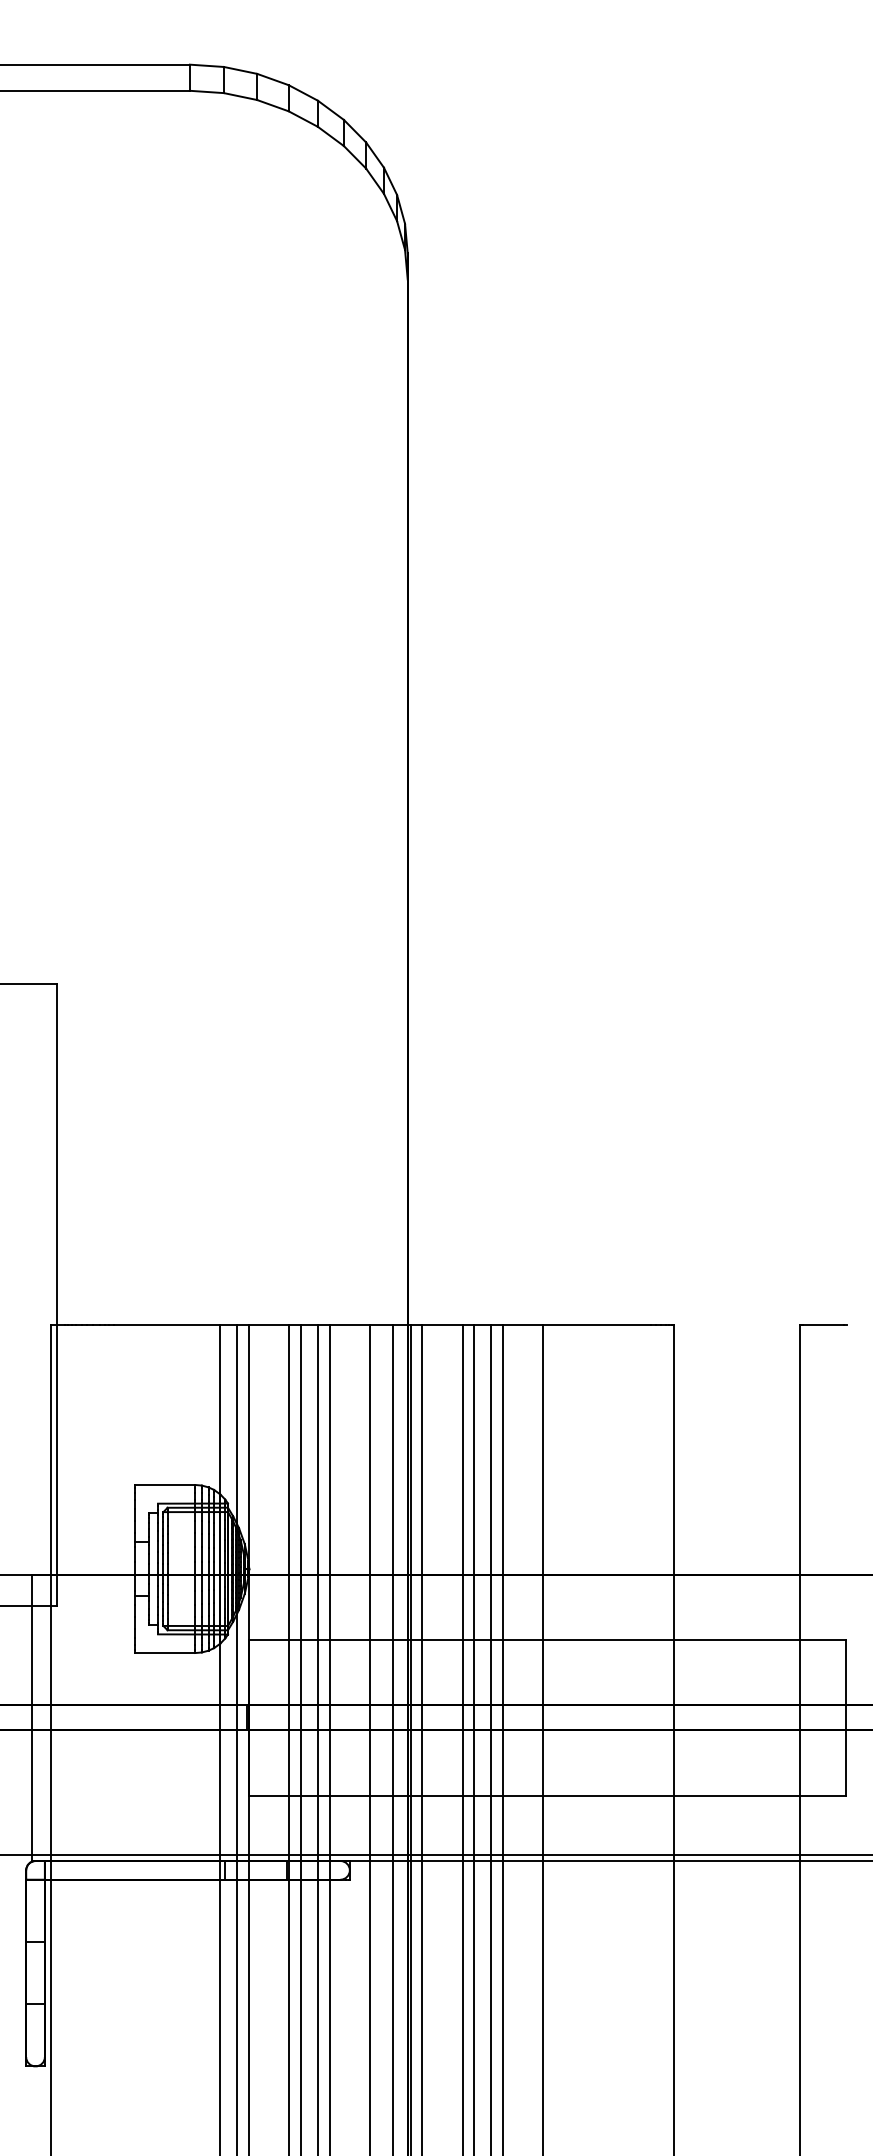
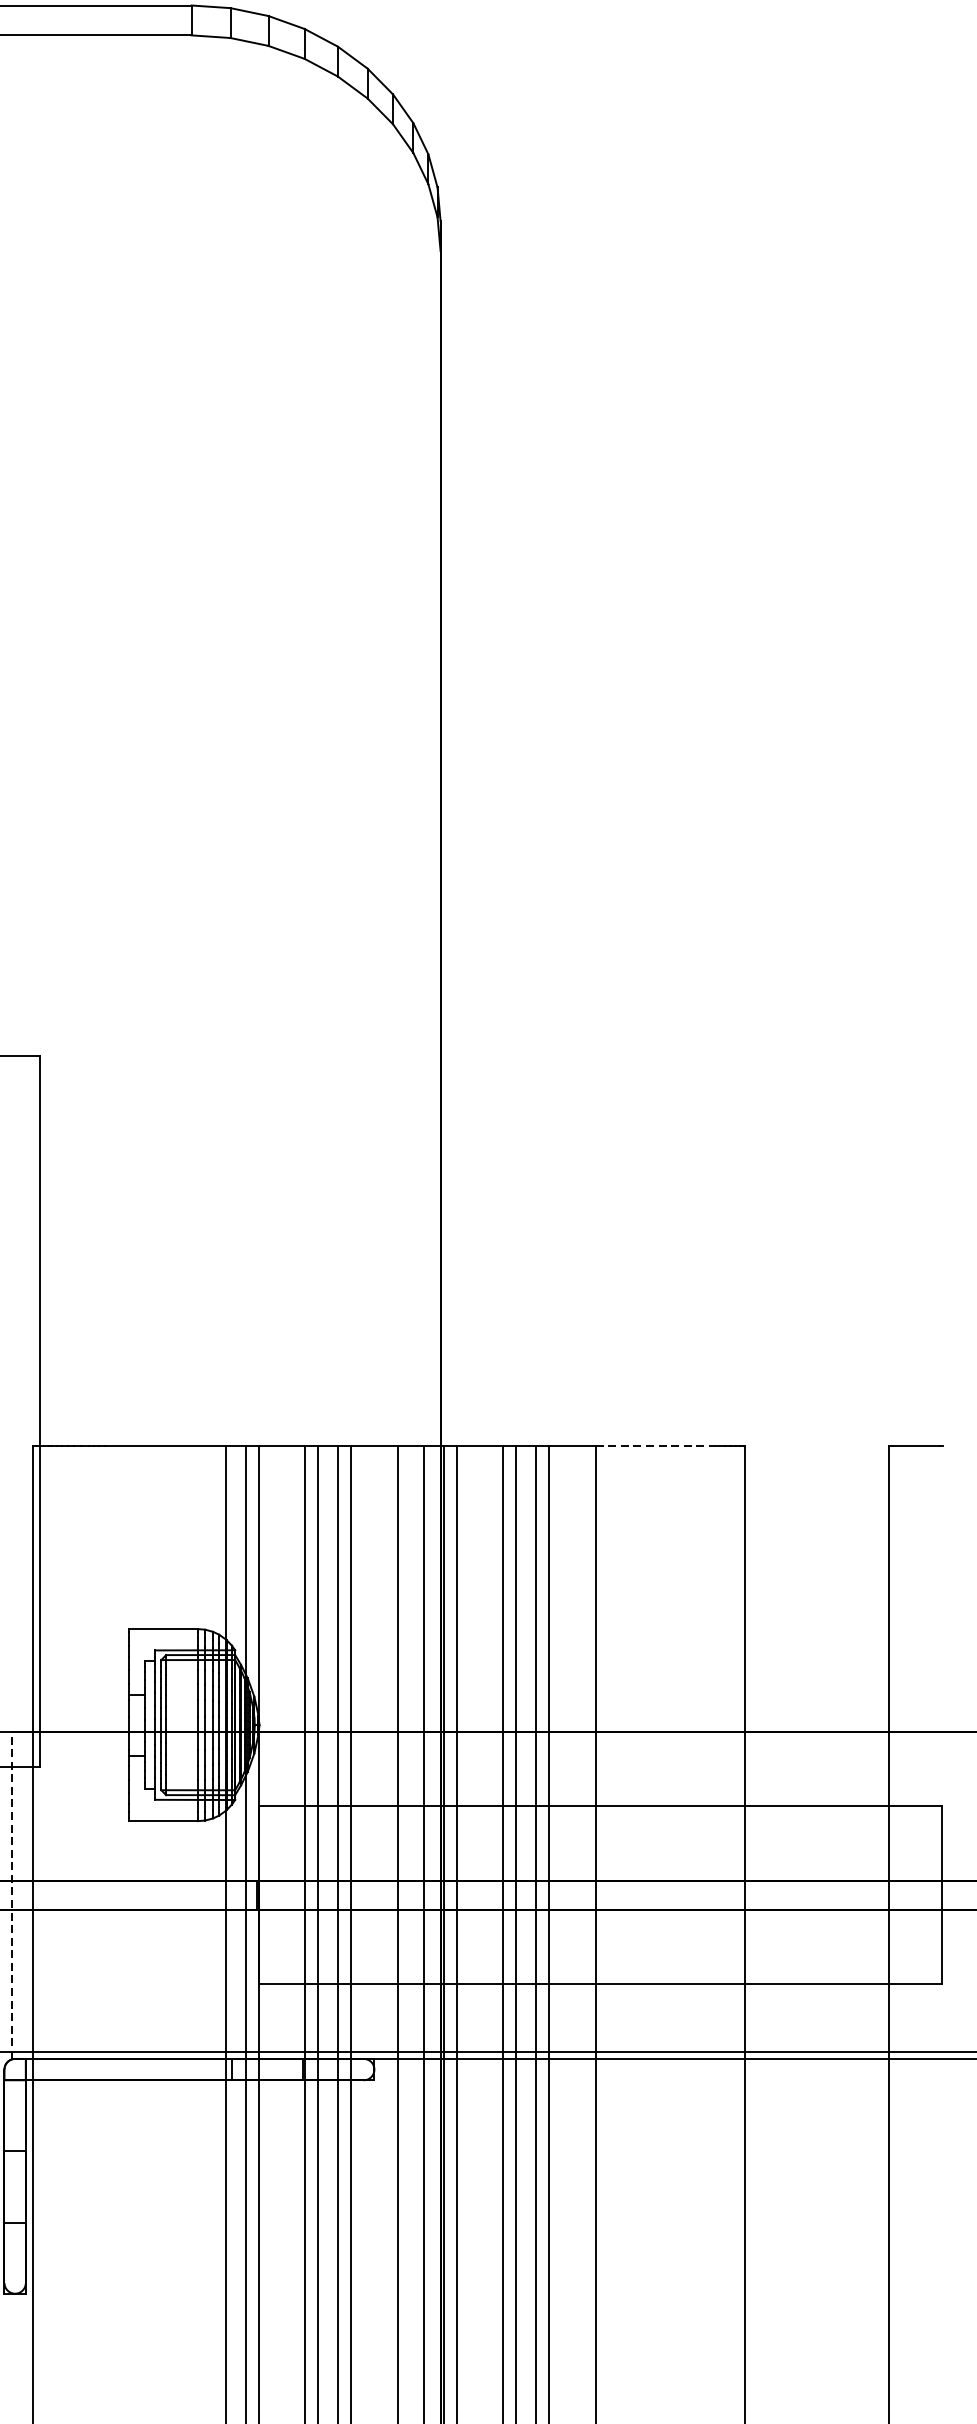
line: (596, 1324) -> (656, 1445), solid -> dashed
line: (32, 1717) -> (11, 1894), solid -> dashed

